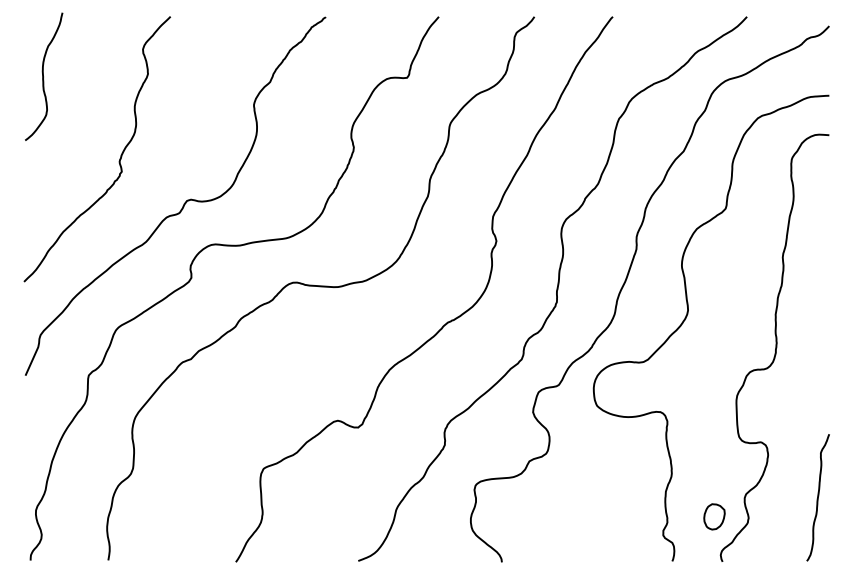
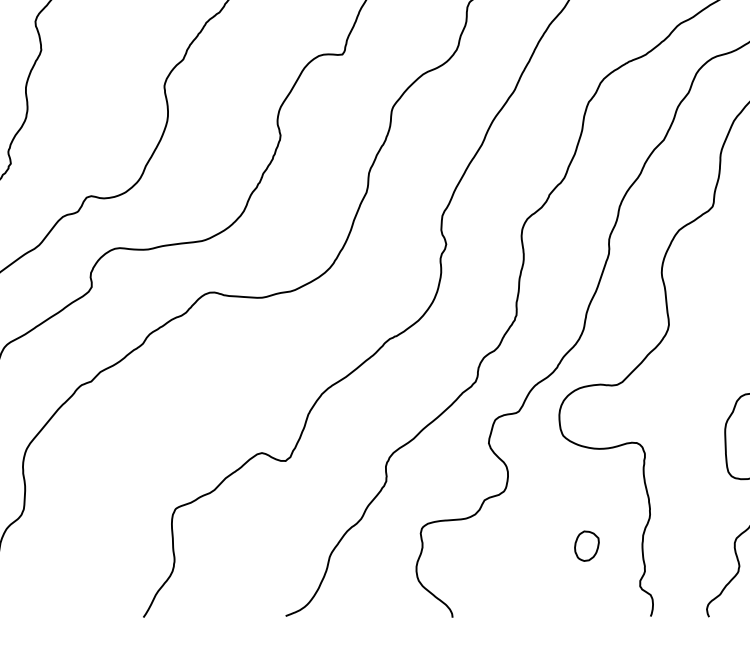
part: (714, 516) -> (586, 545), moved

